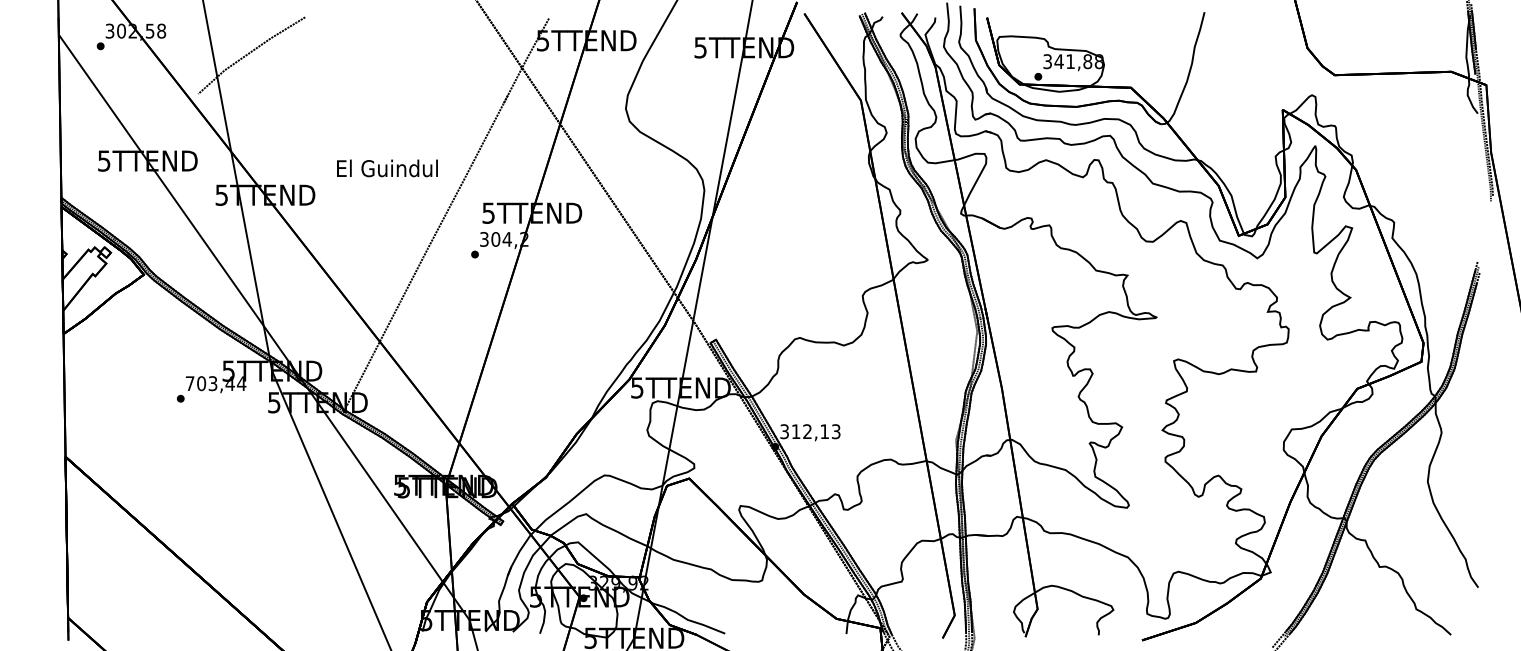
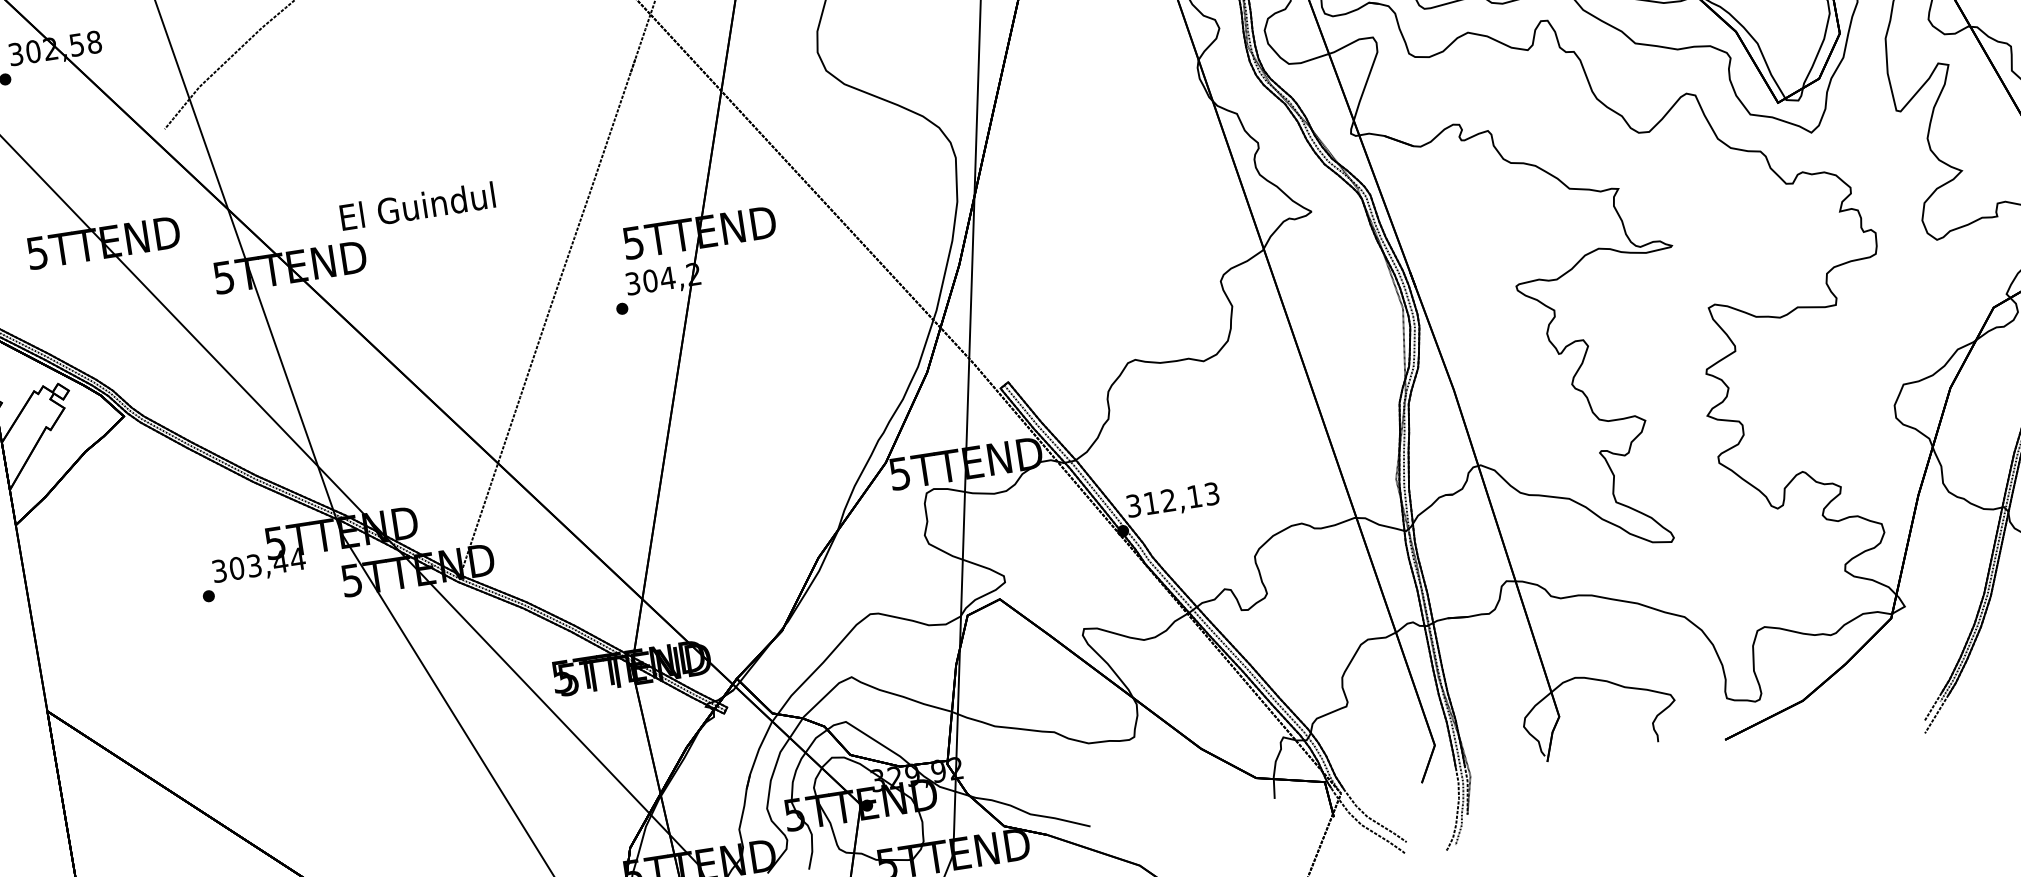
text: (387, 168) -> (417, 206), moved
text: (189, 383) -> (218, 571), 703,44 -> 303,44

